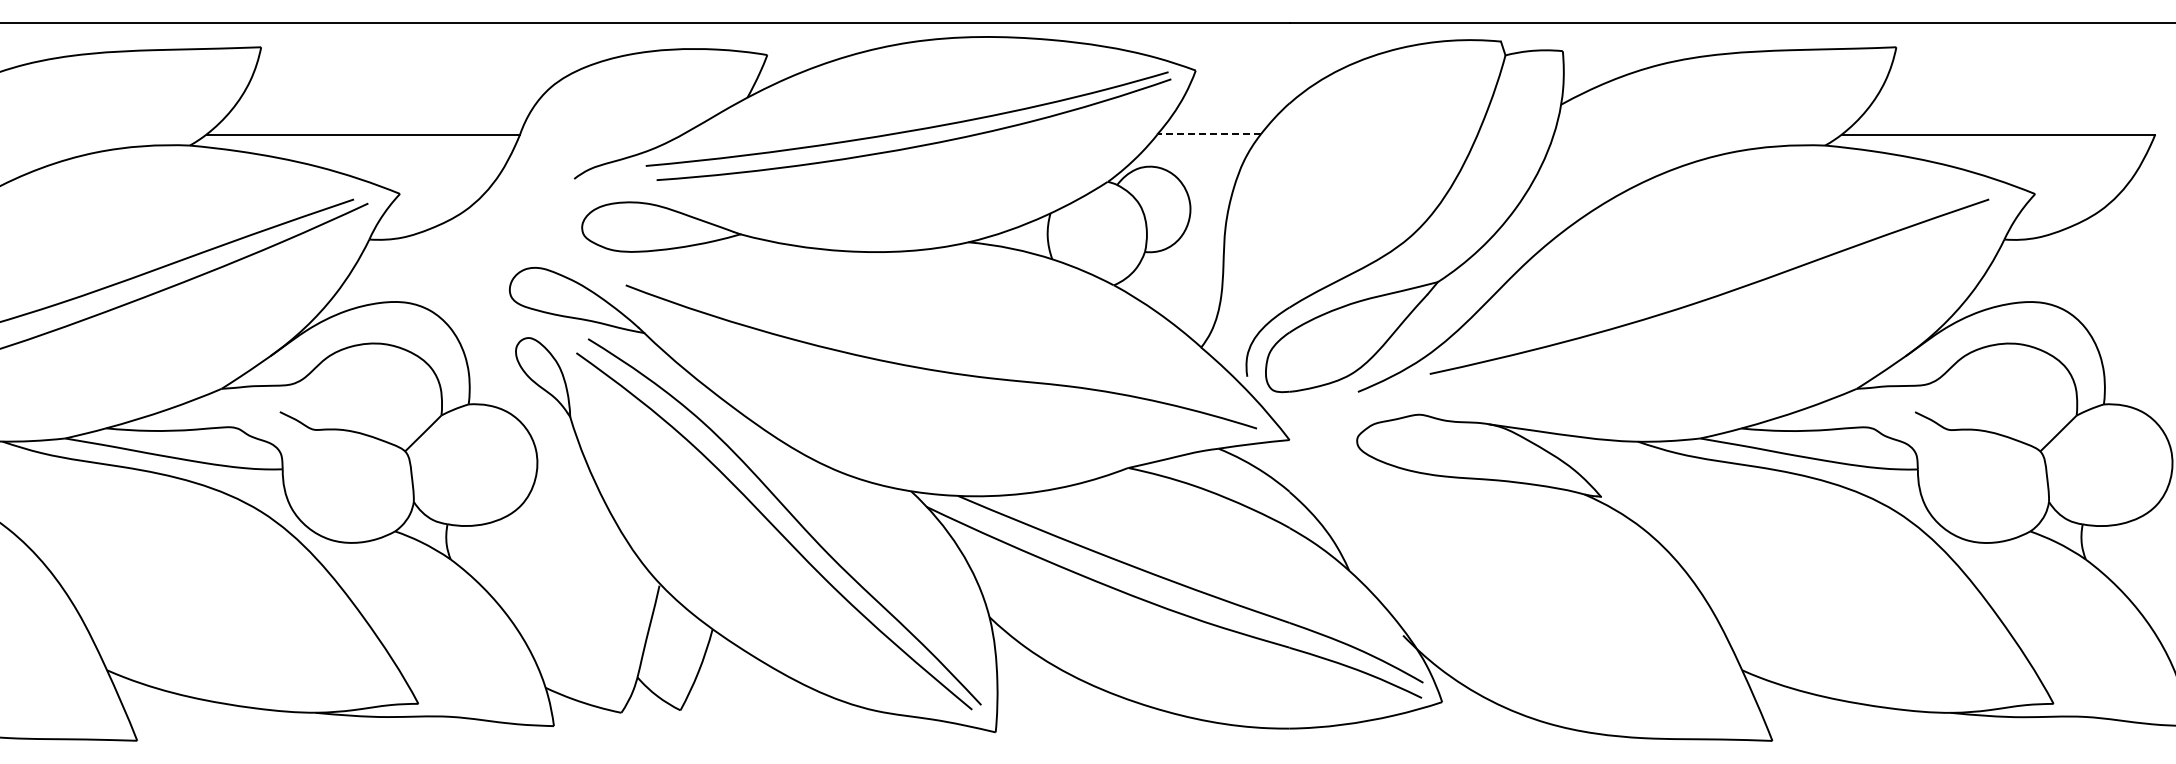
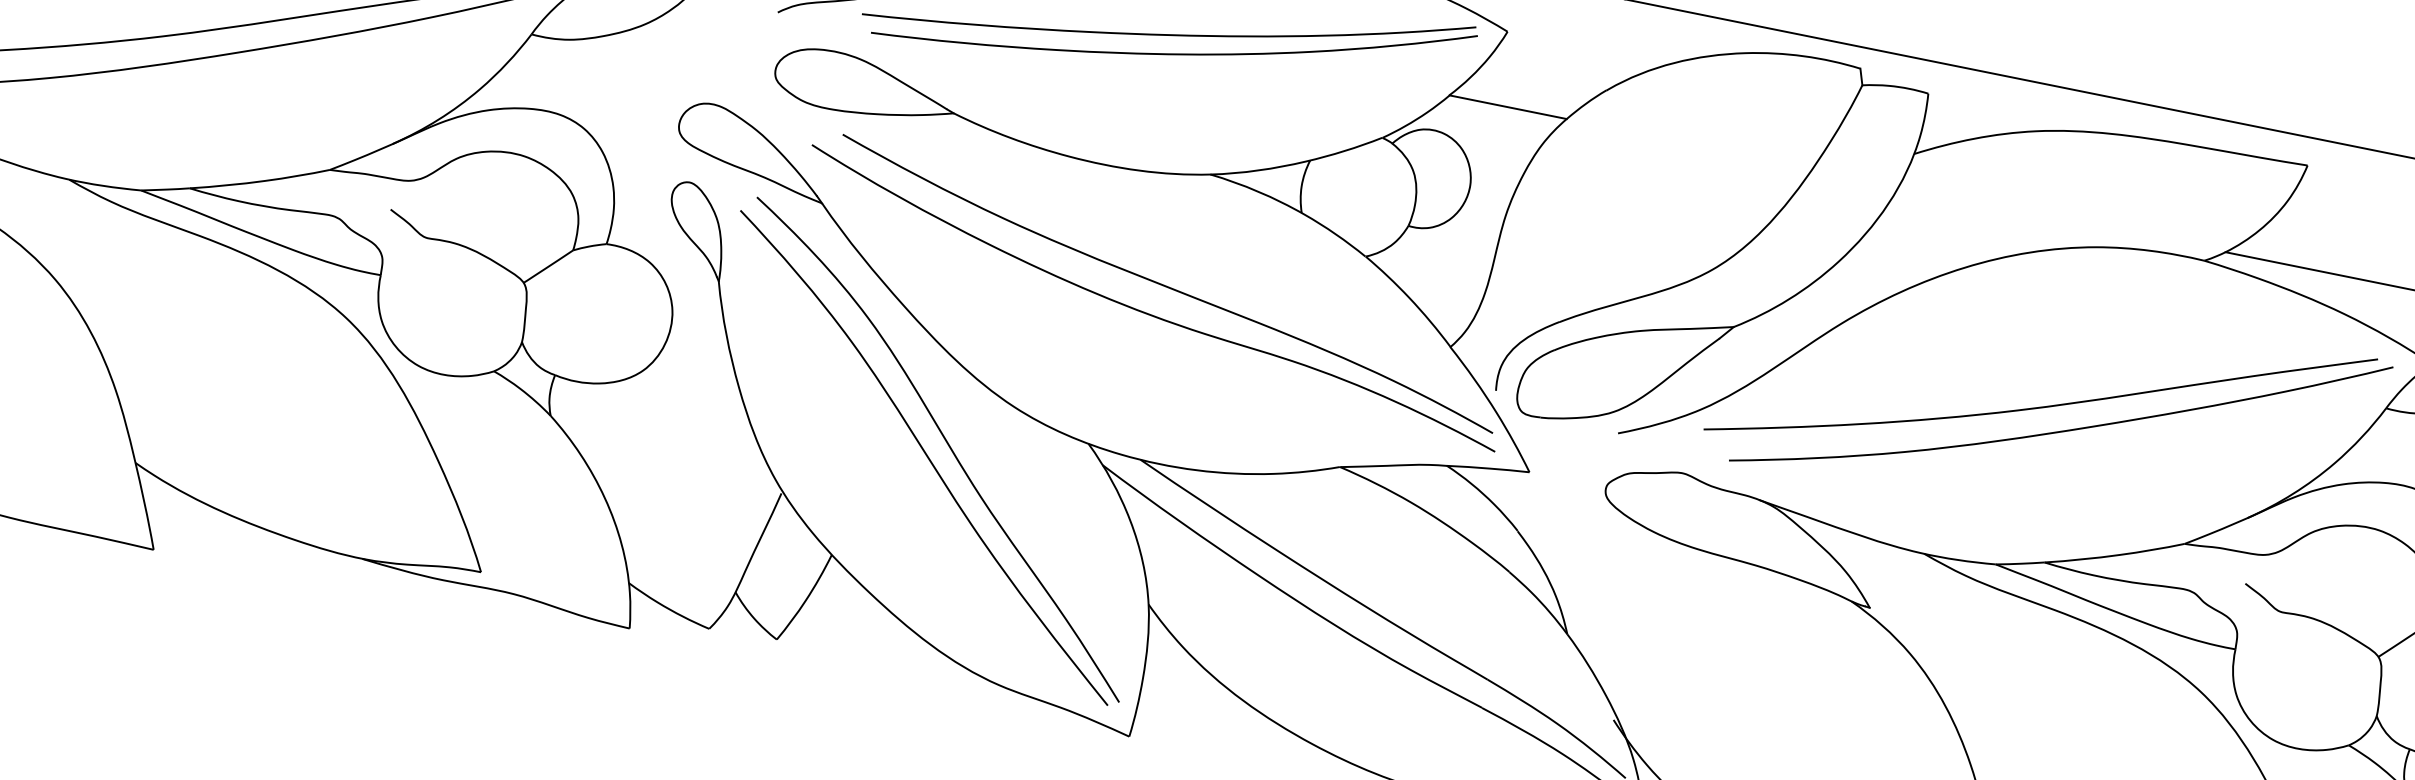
line: (1209, 134) -> (1508, 107), dashed -> solid
curve: (1733, 313) -> (2061, 430), added
curve: (950, 343) -> (1166, 285), added

